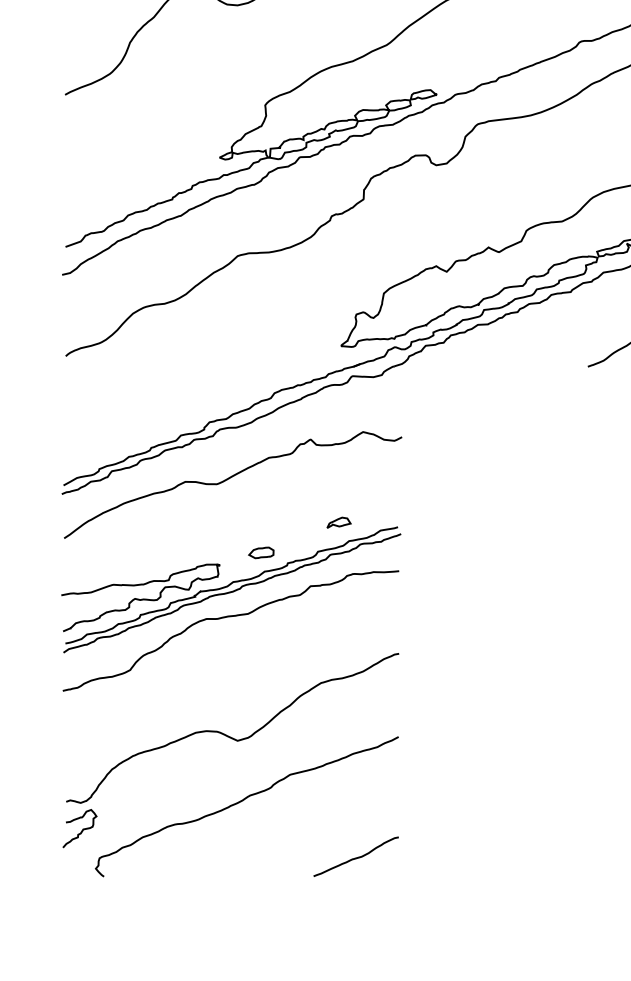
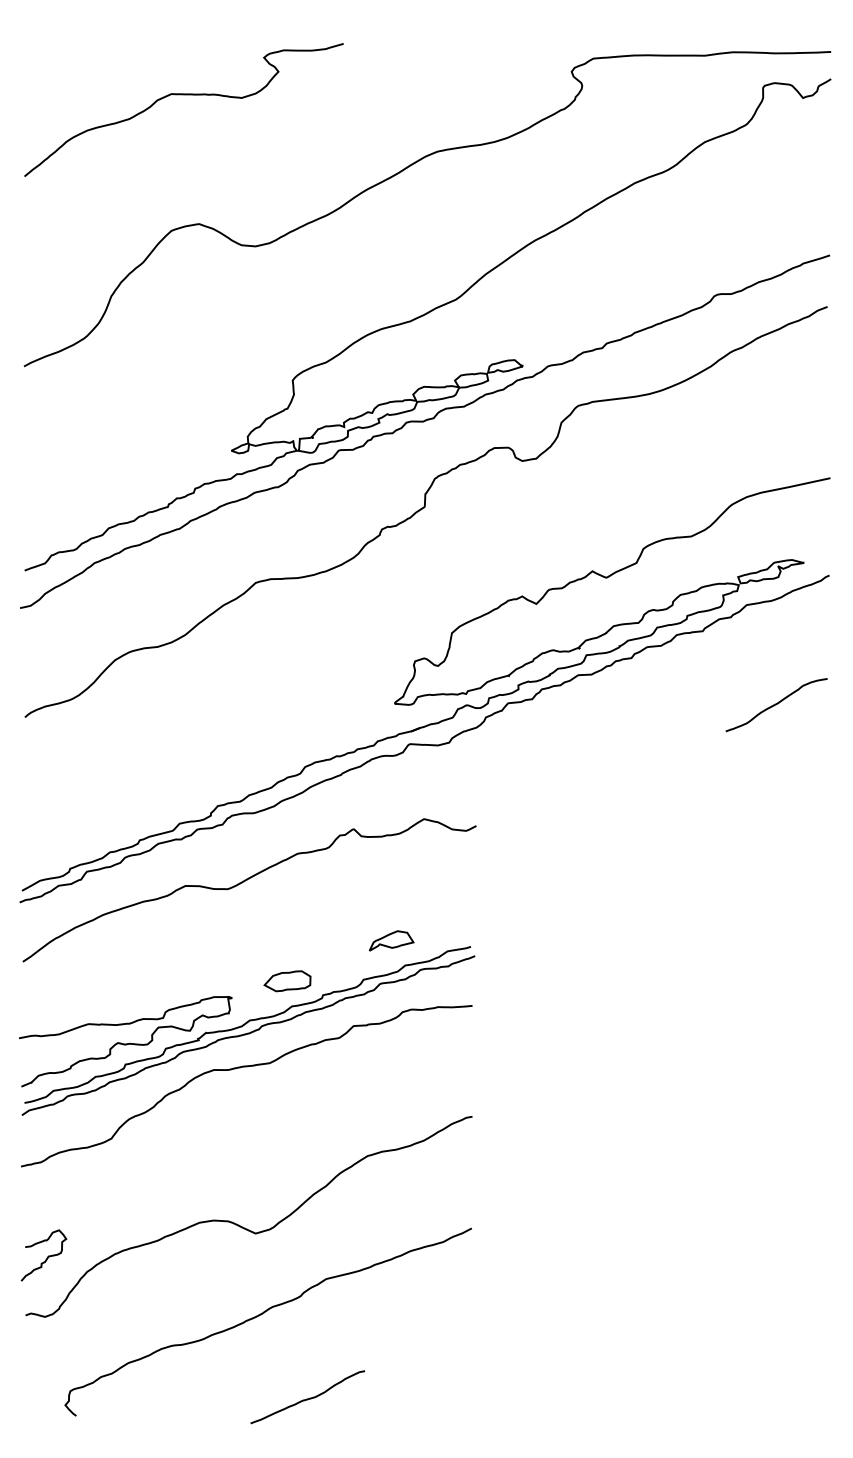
part: (338, 522) -> (391, 940), size x1.4
part: (261, 553) -> (287, 981), size x1.4
curve: (81, 830) -> (46, 1257), moved
curve: (355, 857) -> (307, 1398), moved

